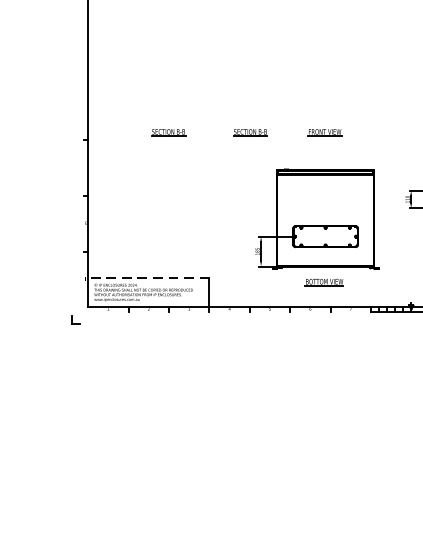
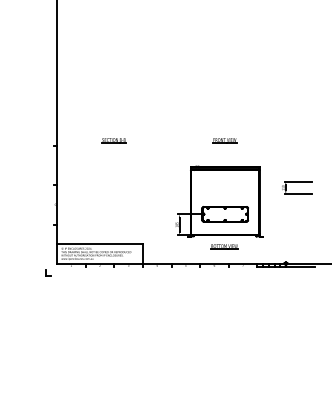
part: (249, 132) -> (171, 140), removed
line: (149, 277) -> (100, 243), dashed -> solid

